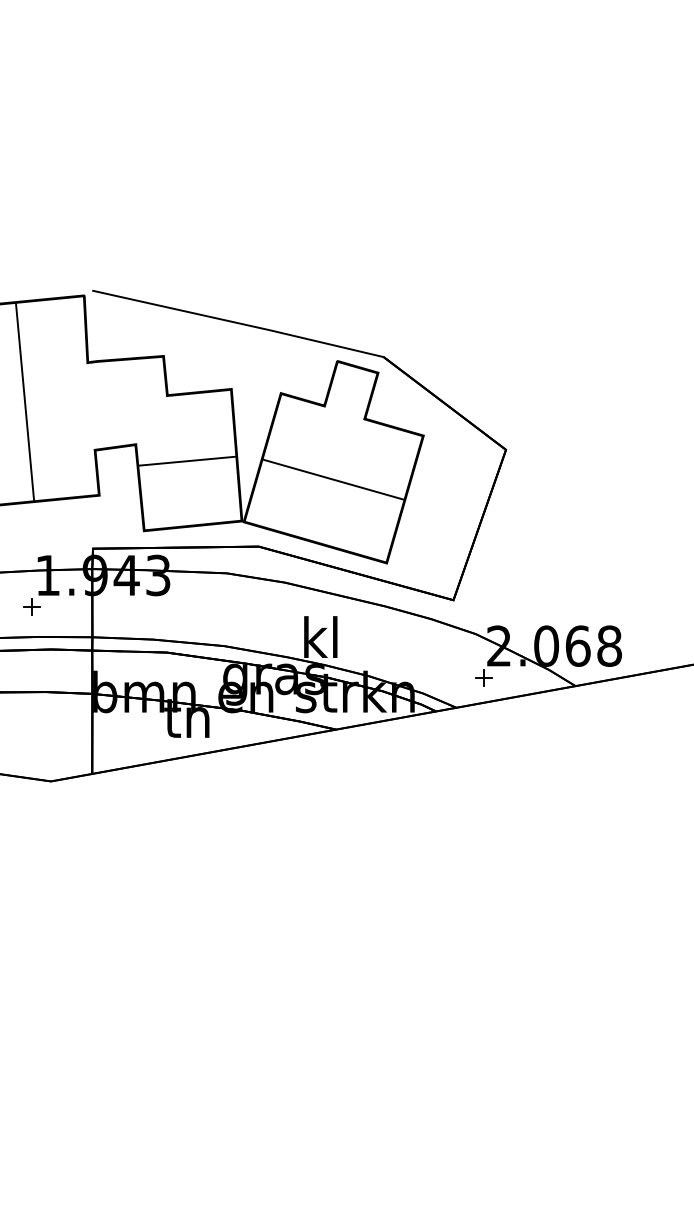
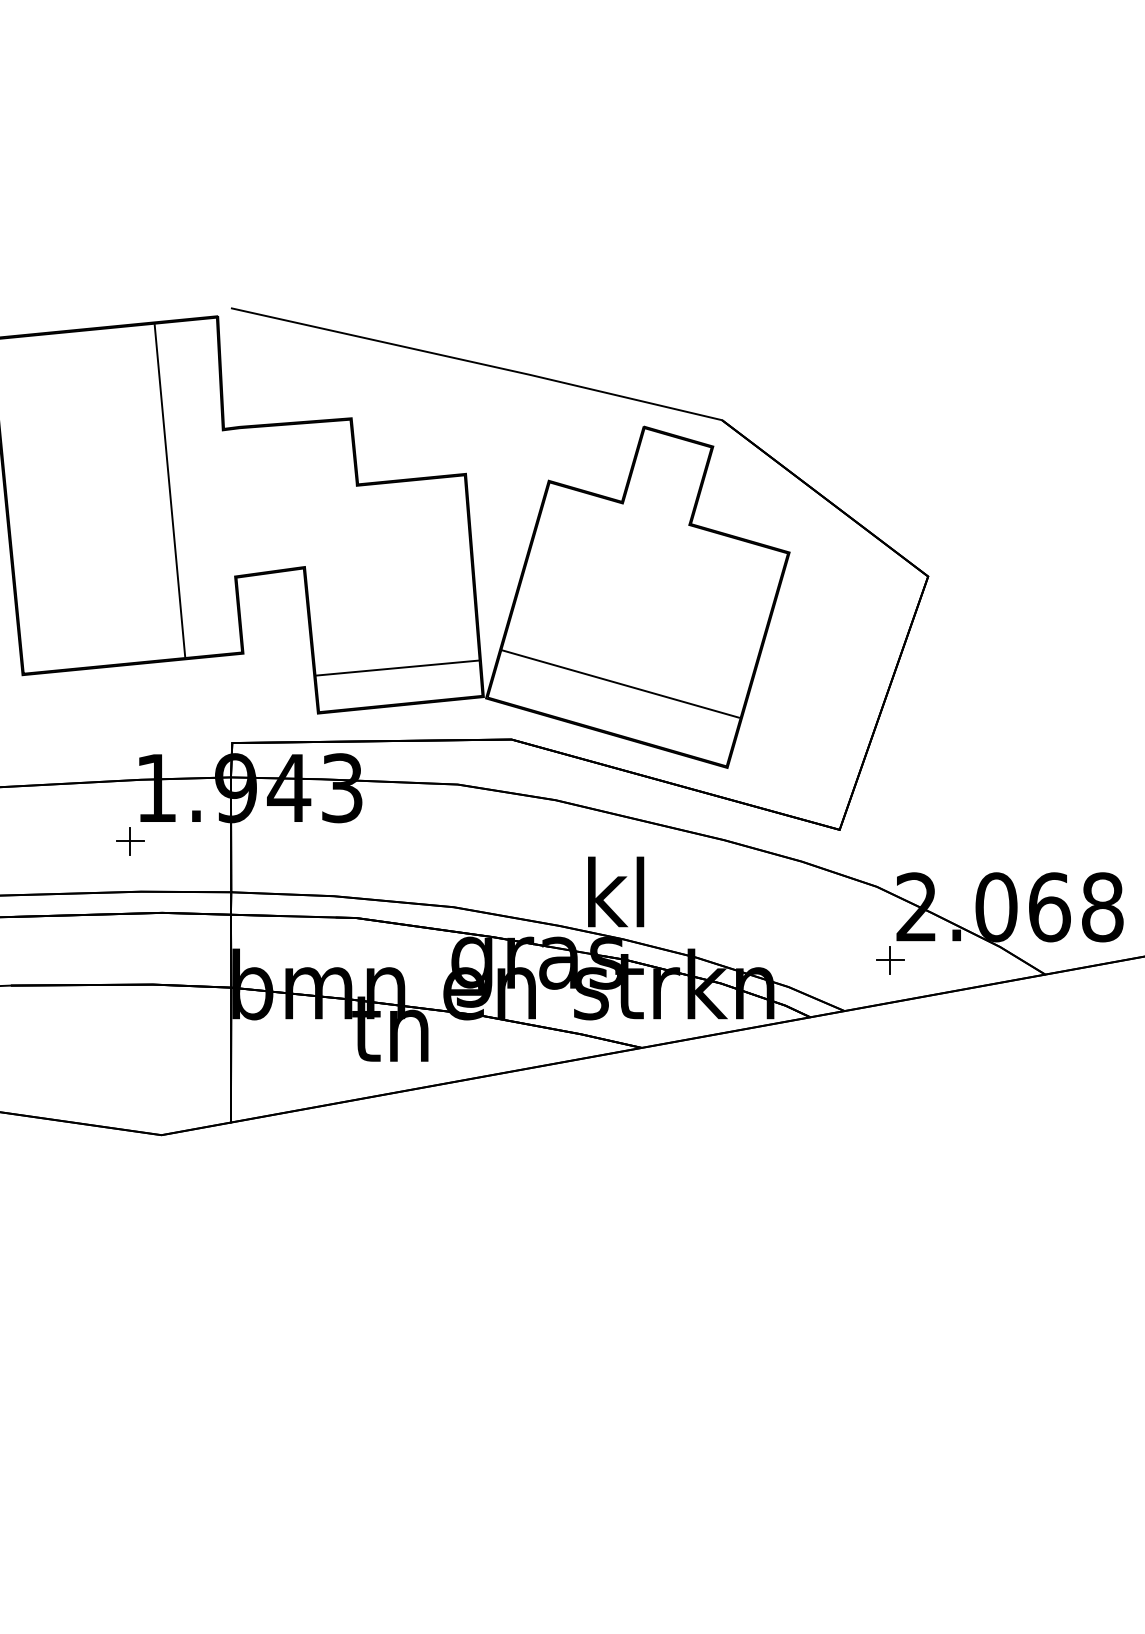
line: (25, 401) -> (170, 489), moved
line: (187, 460) -> (398, 666), moved
line: (333, 479) -> (620, 683), moved

